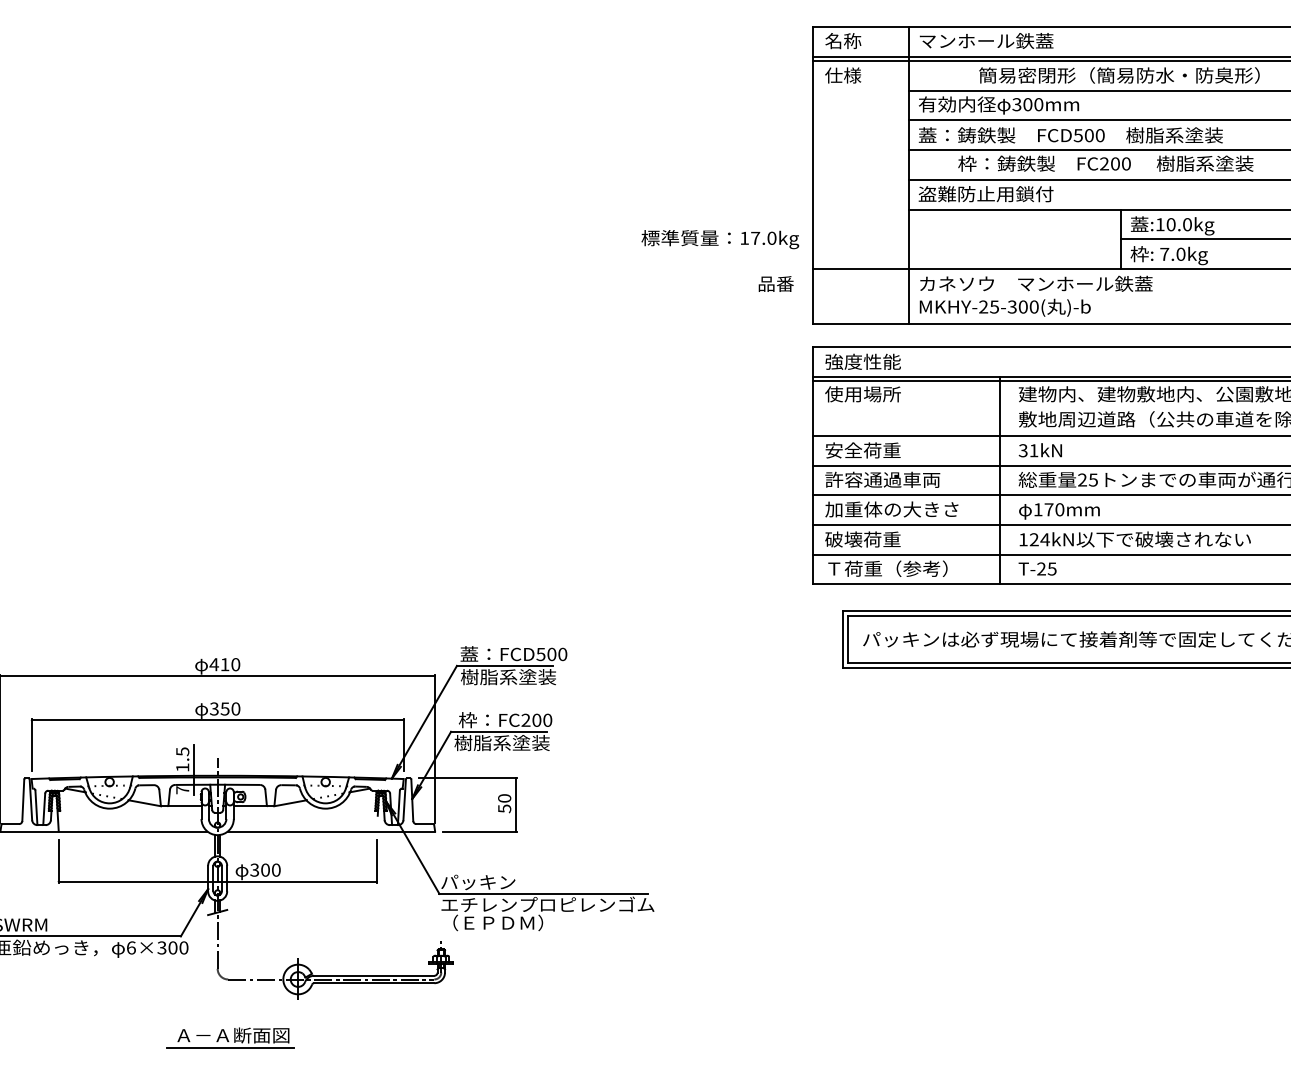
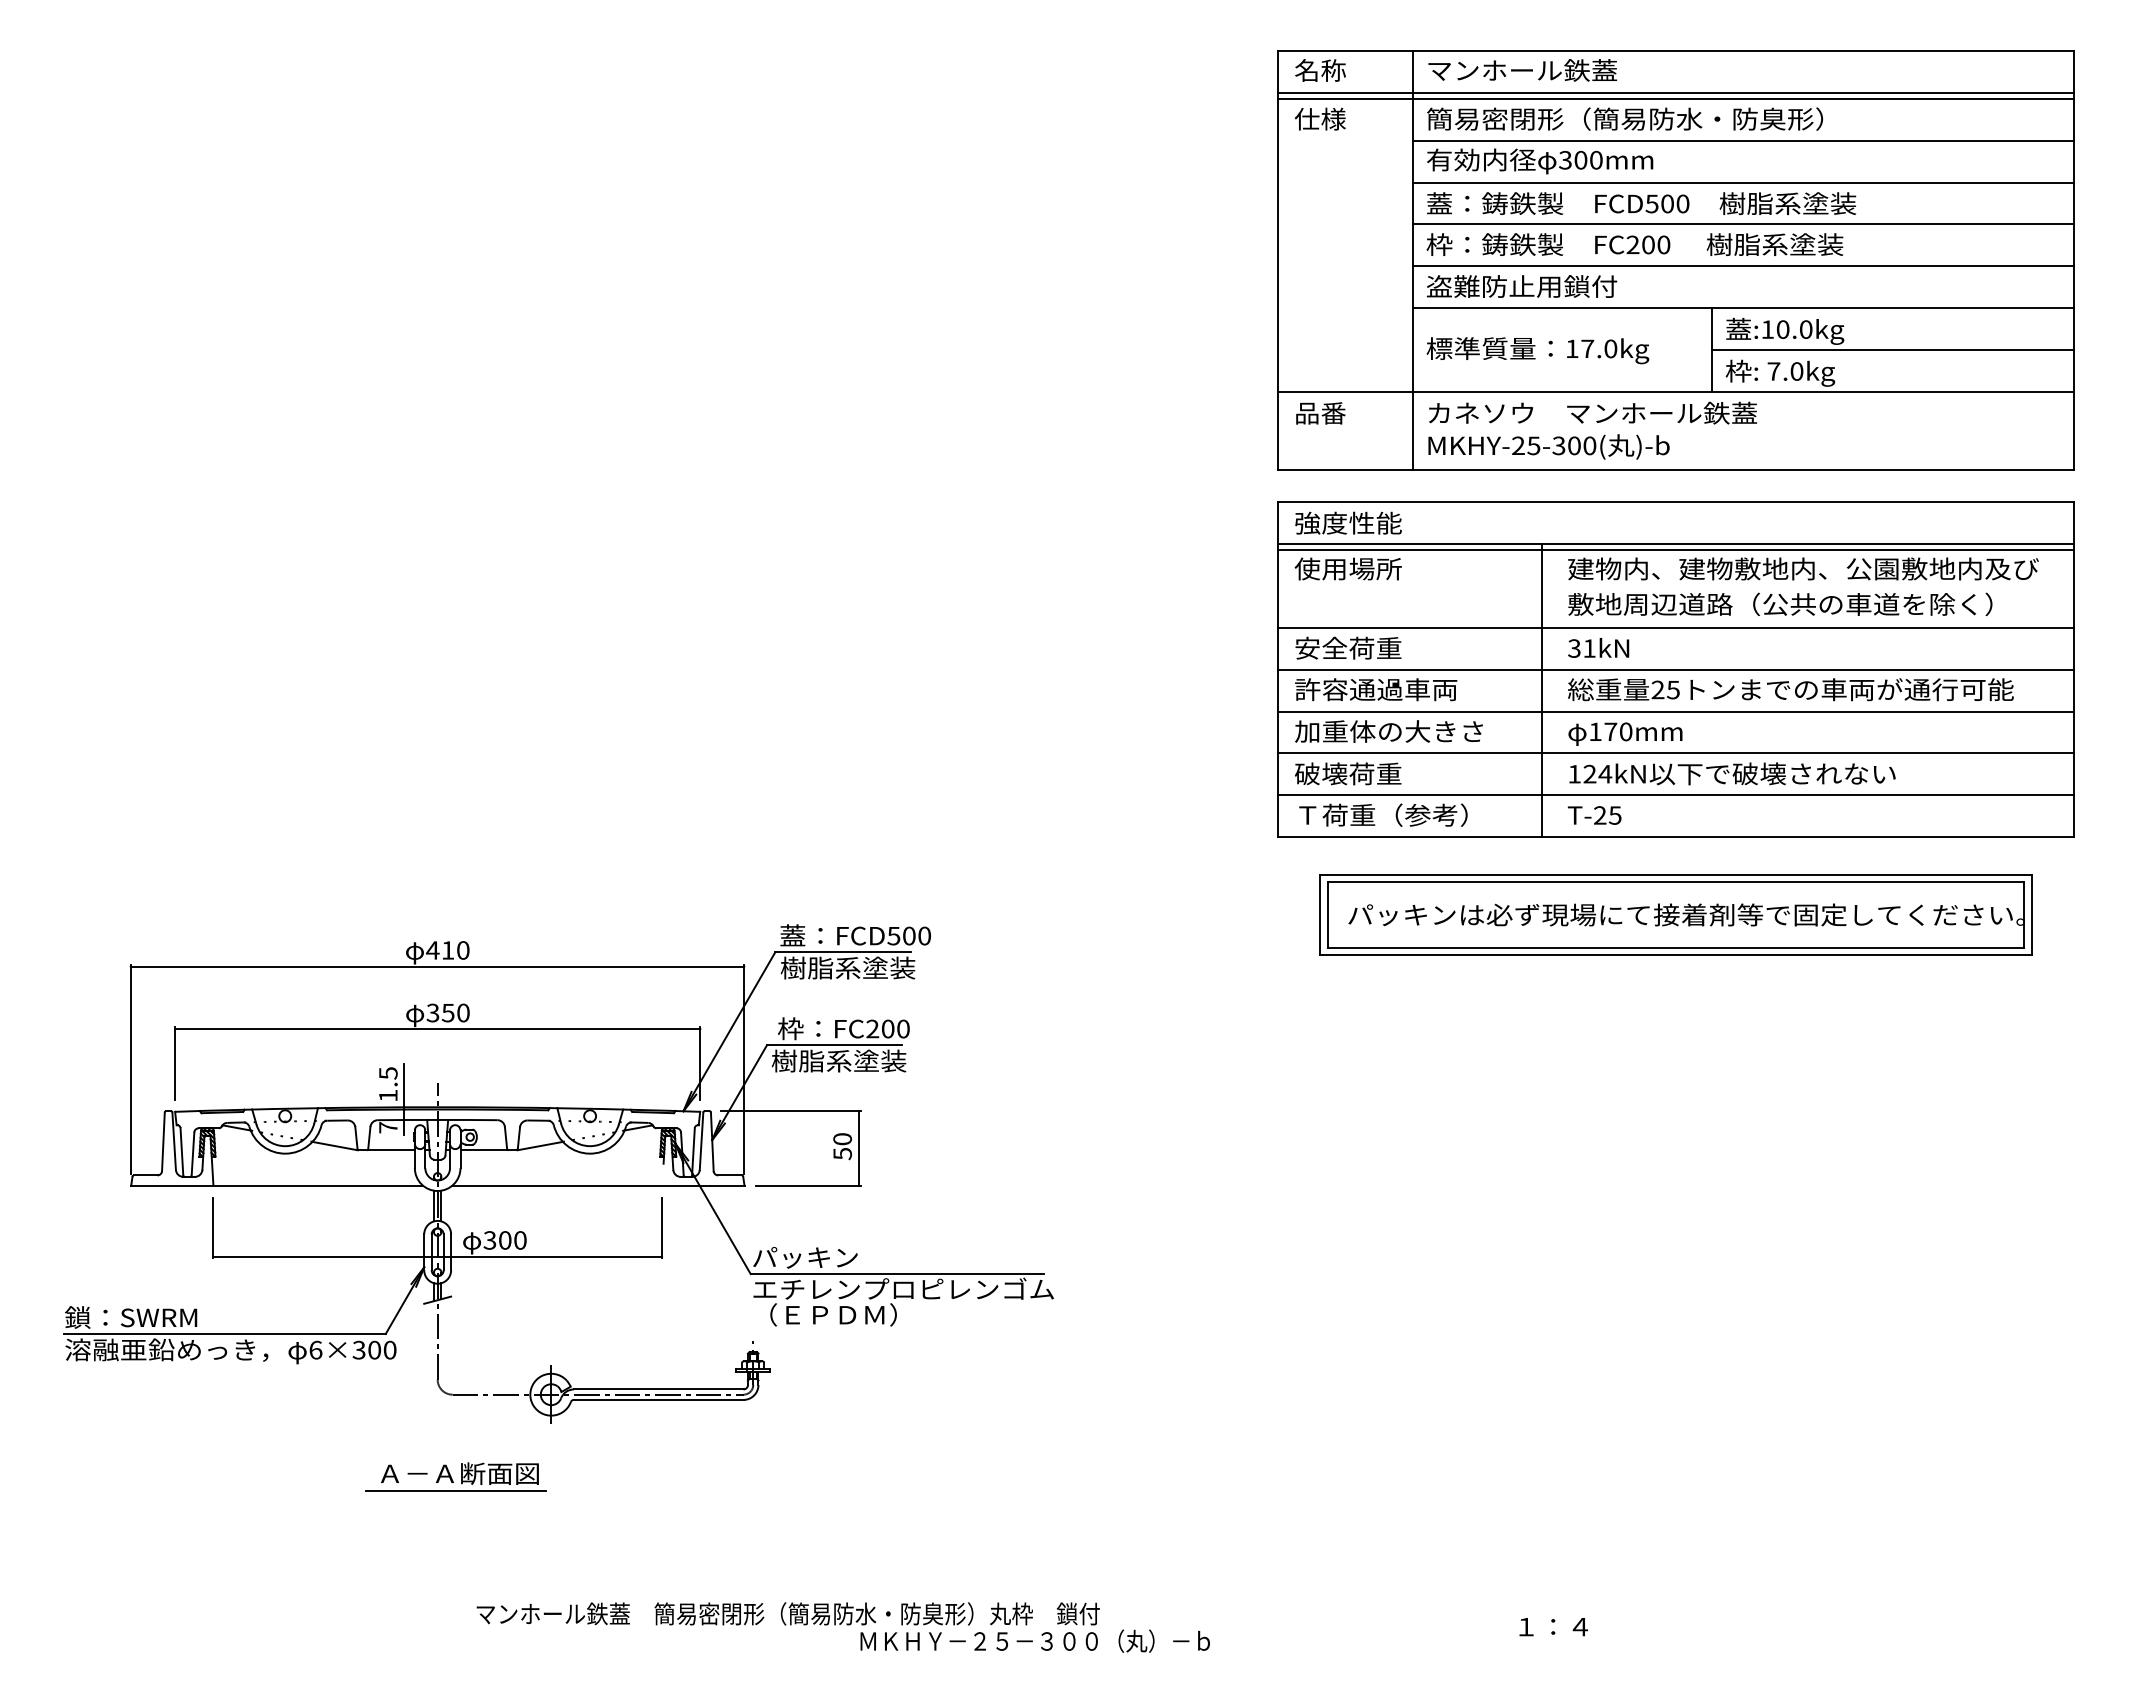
text: (1119, 75) -> (1624, 118), moved
text: (1105, 163) -> (1634, 244), moved
text: (720, 239) -> (1537, 350), moved
text: (775, 284) -> (1320, 413), moved

